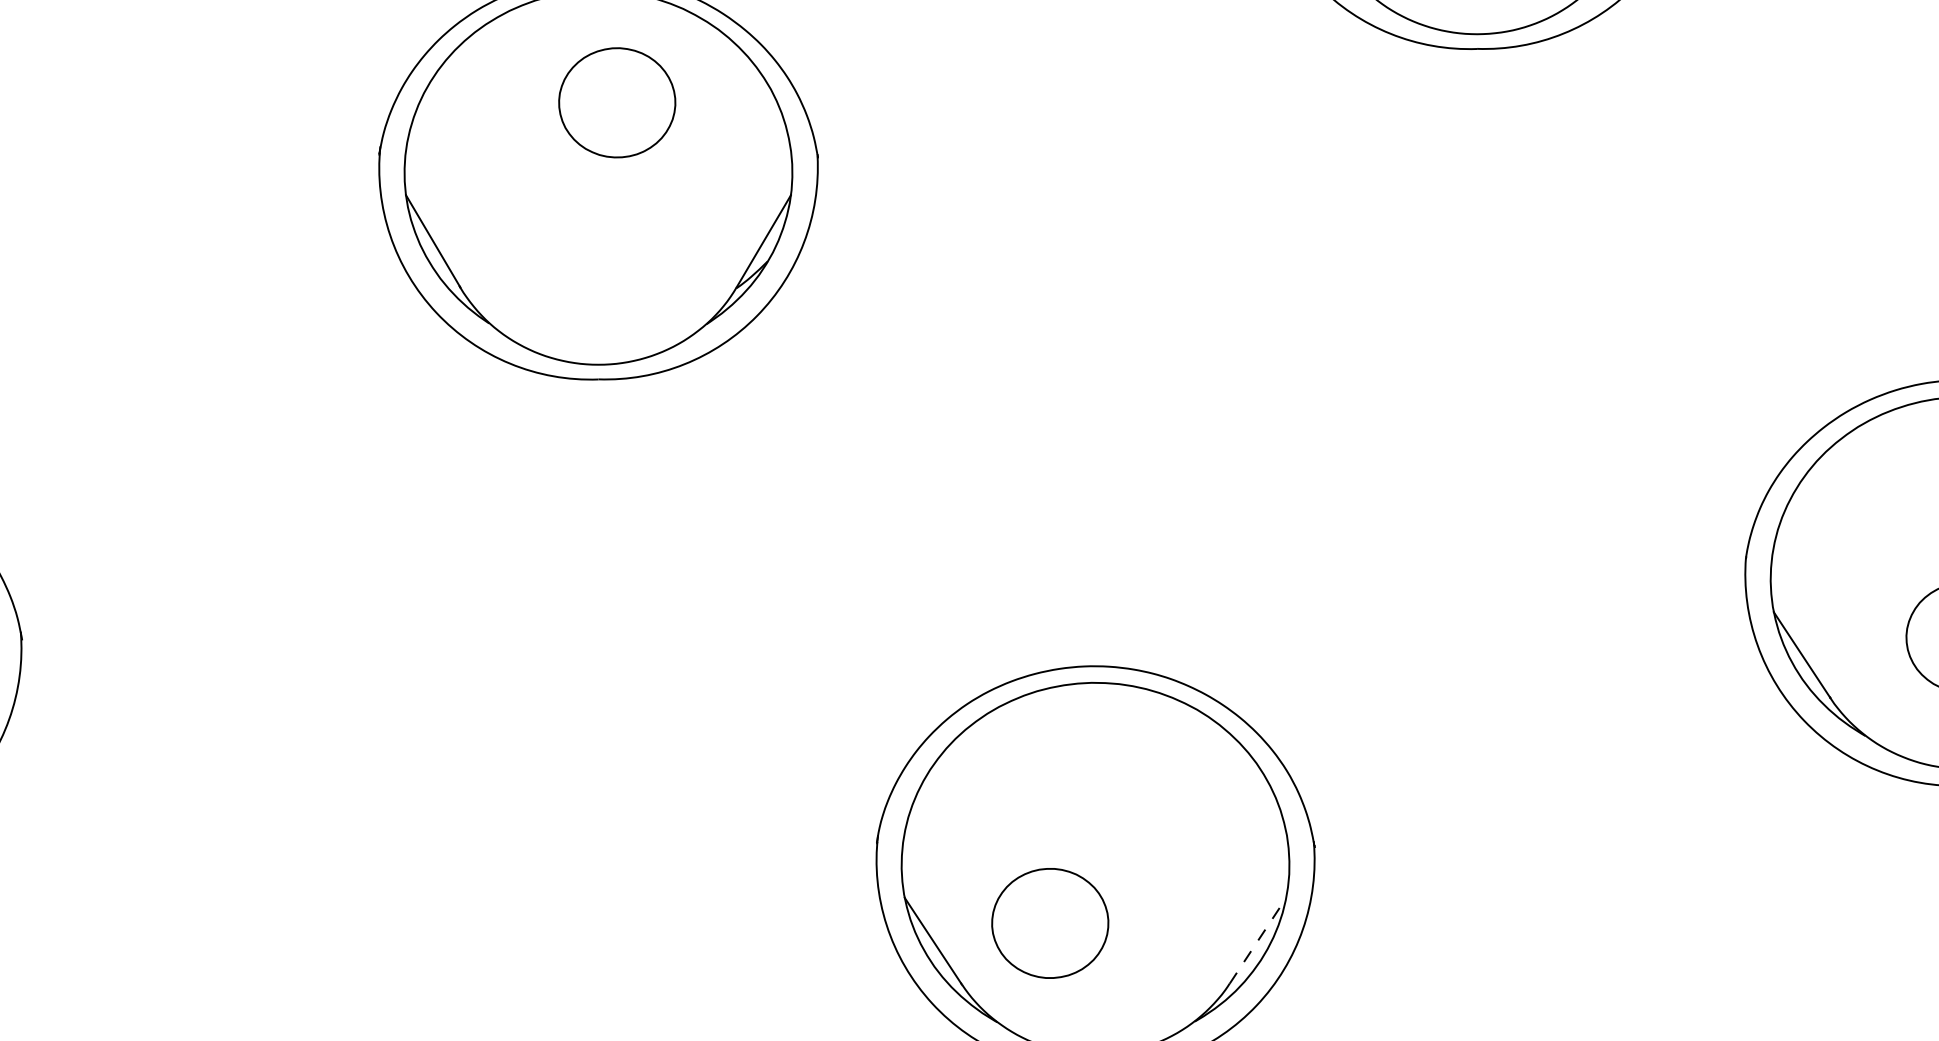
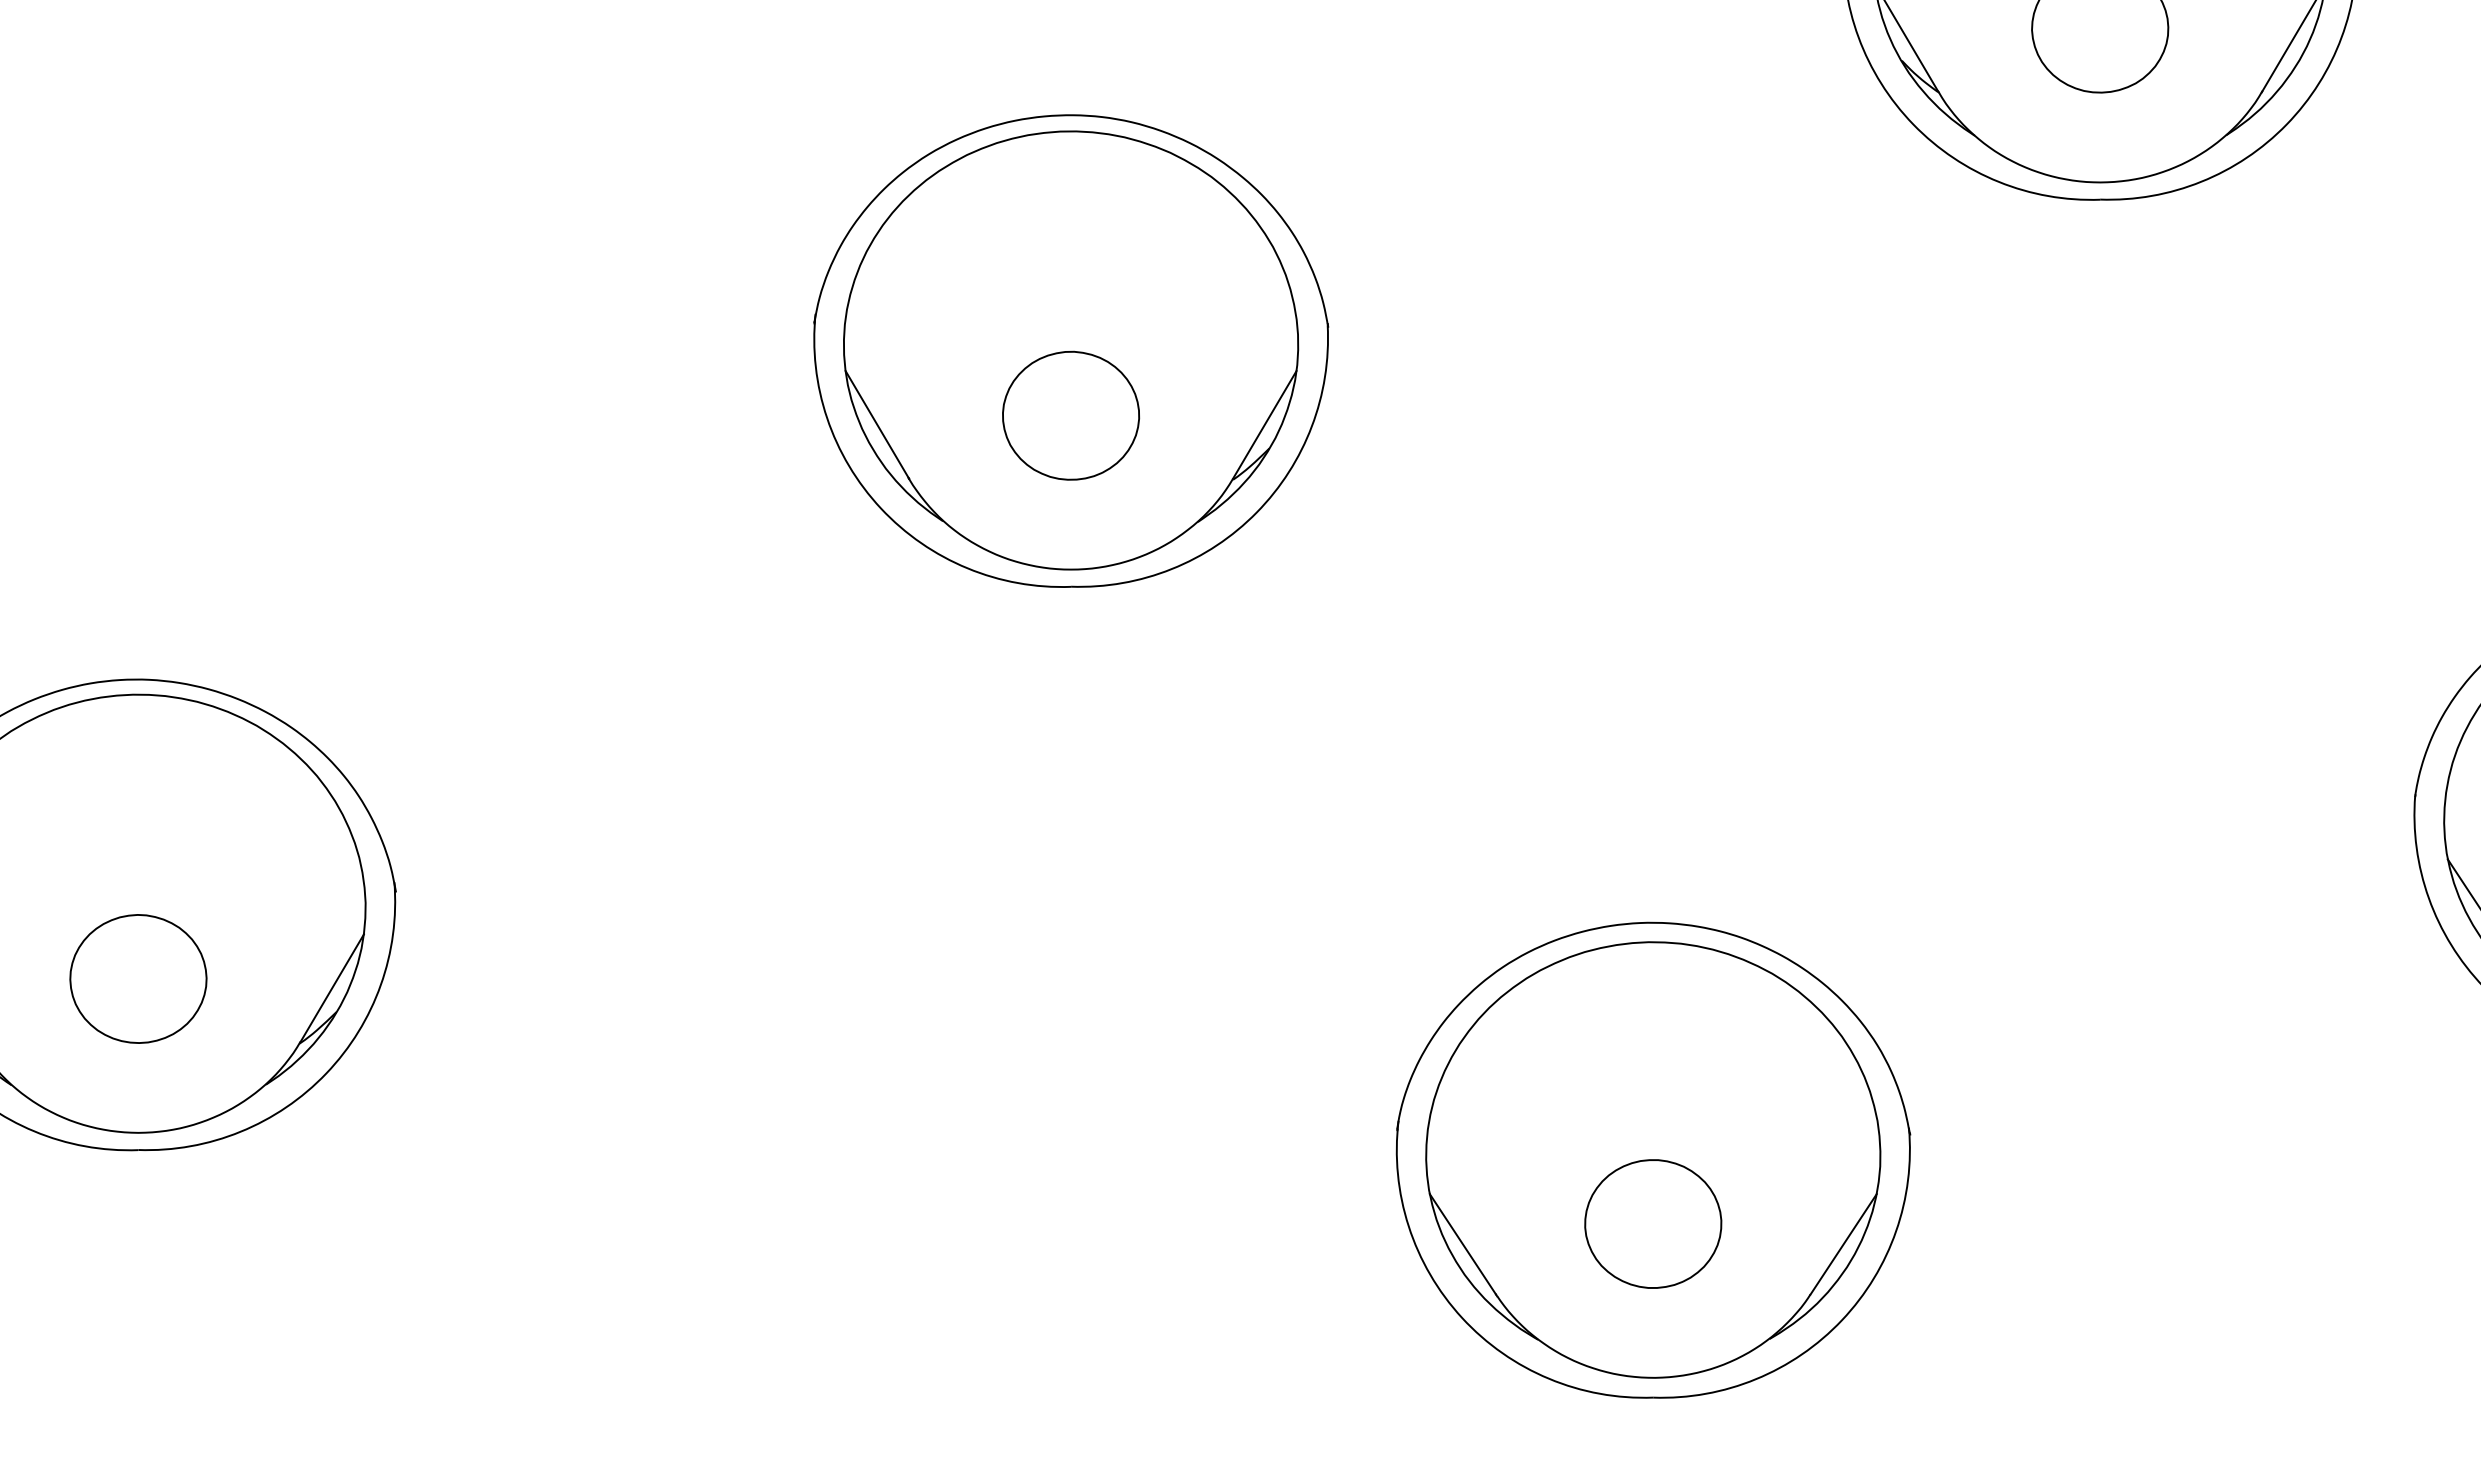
part: (617, 102) -> (1071, 415), moved
part: (1050, 922) -> (1653, 1223), moved
line: (1257, 940) -> (1843, 1243), dashed -> solid

